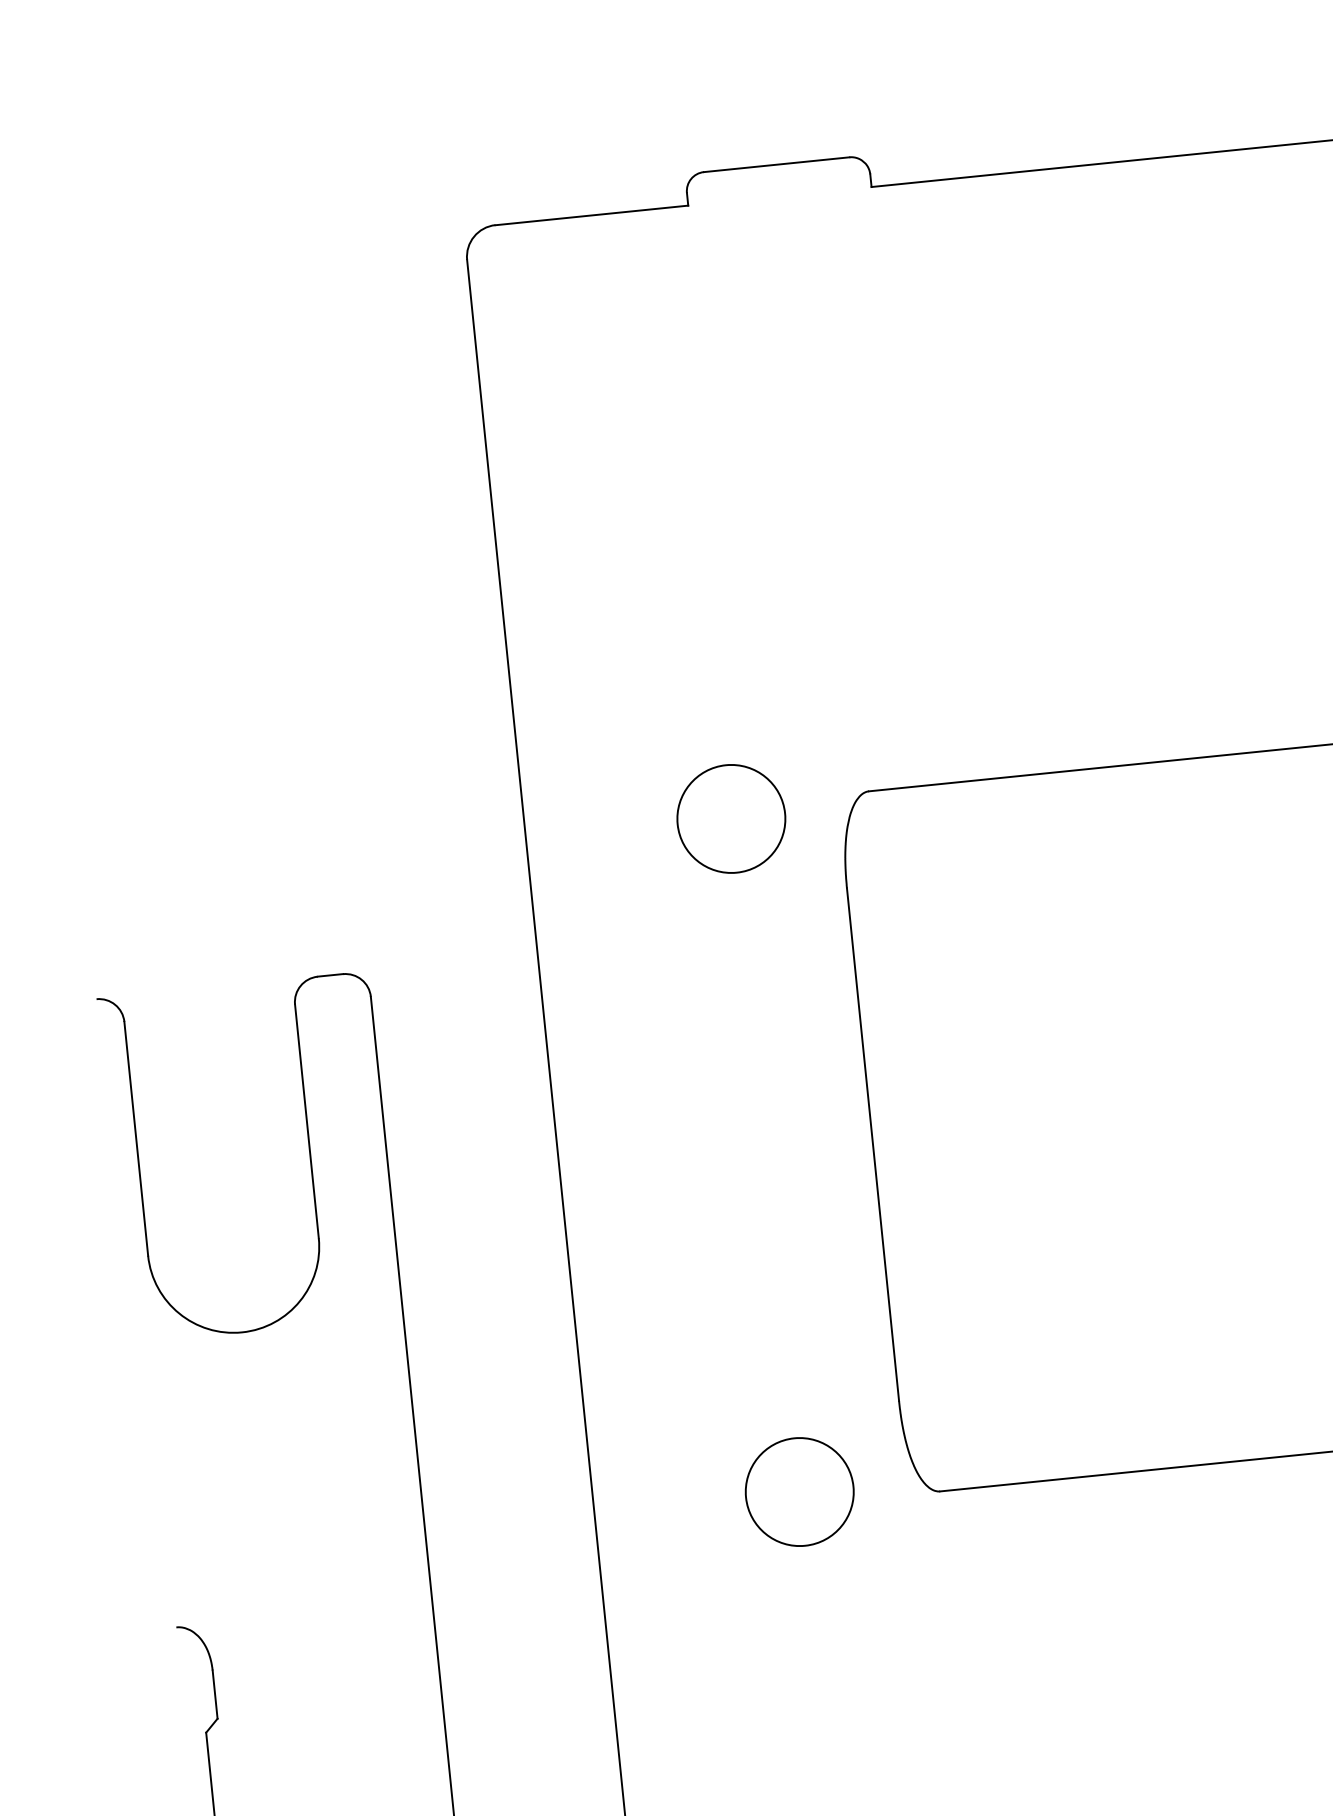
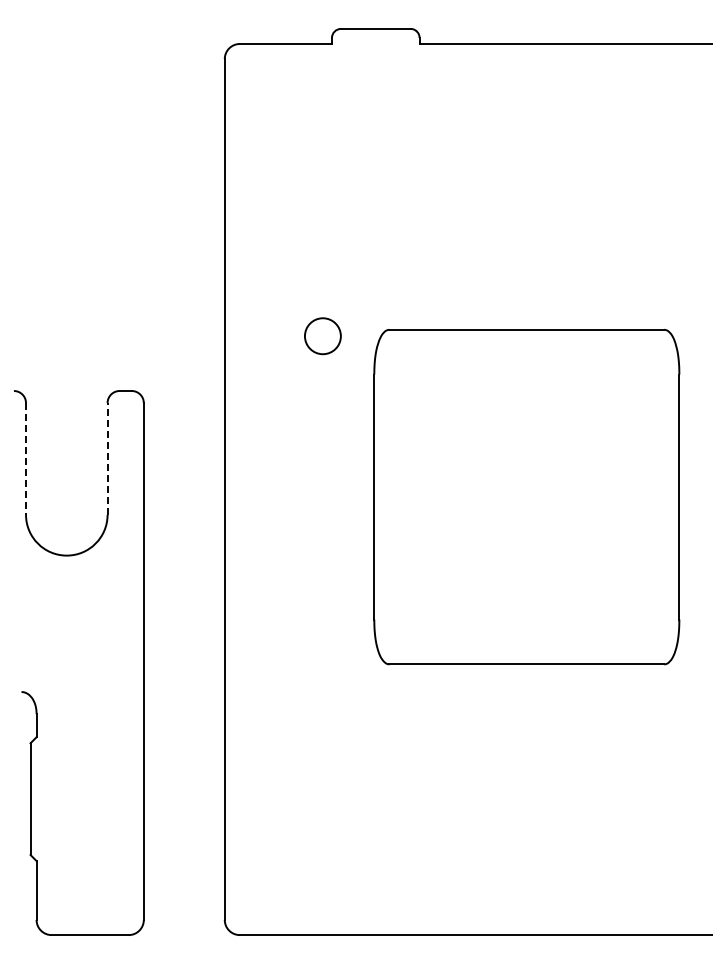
circle: (730, 817) -> (322, 335), size x0.7
line: (306, 1120) -> (107, 458), solid -> dashed
line: (137, 1137) -> (26, 458), solid -> dashed
circle: (798, 1491) -> (322, 657), removed

